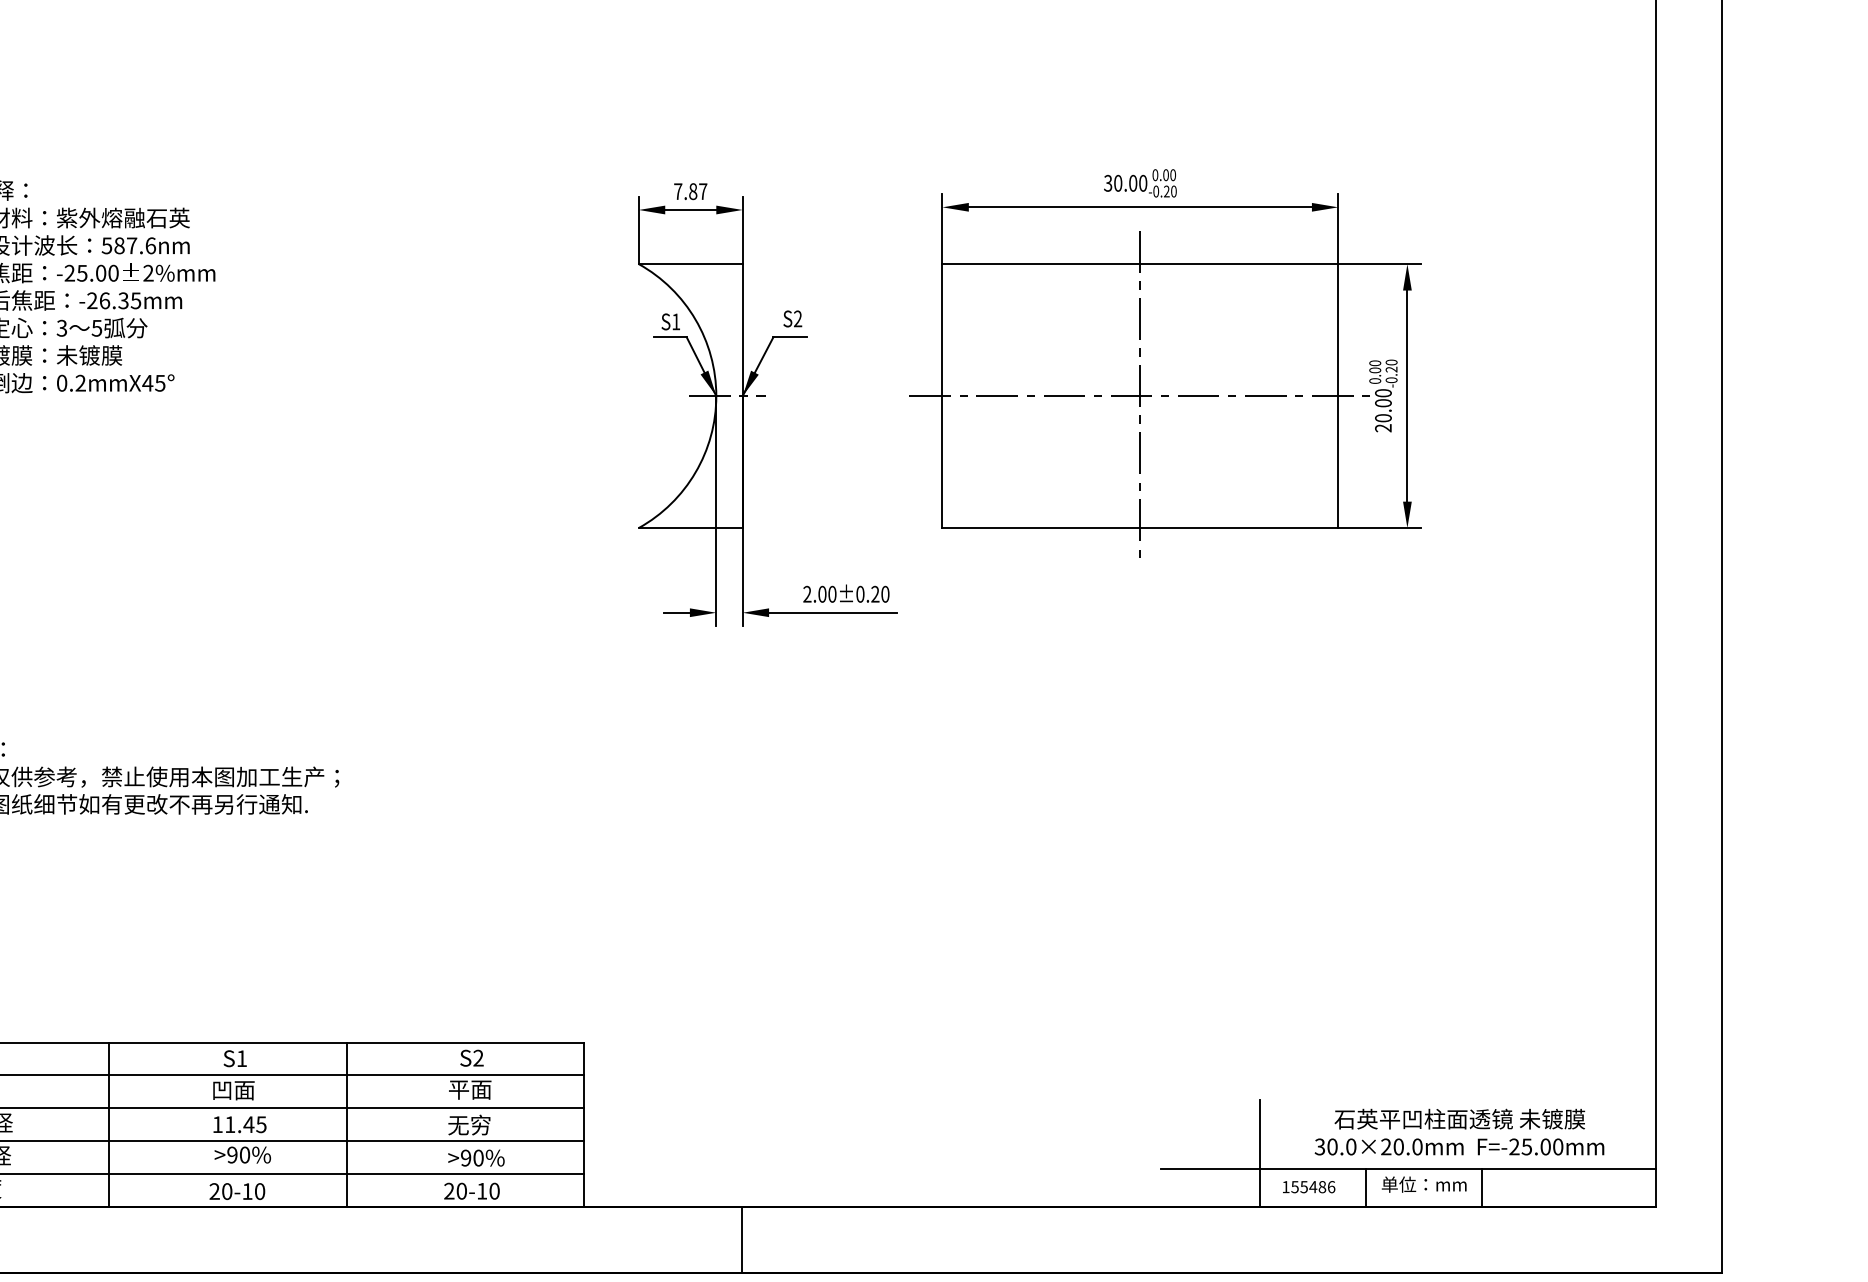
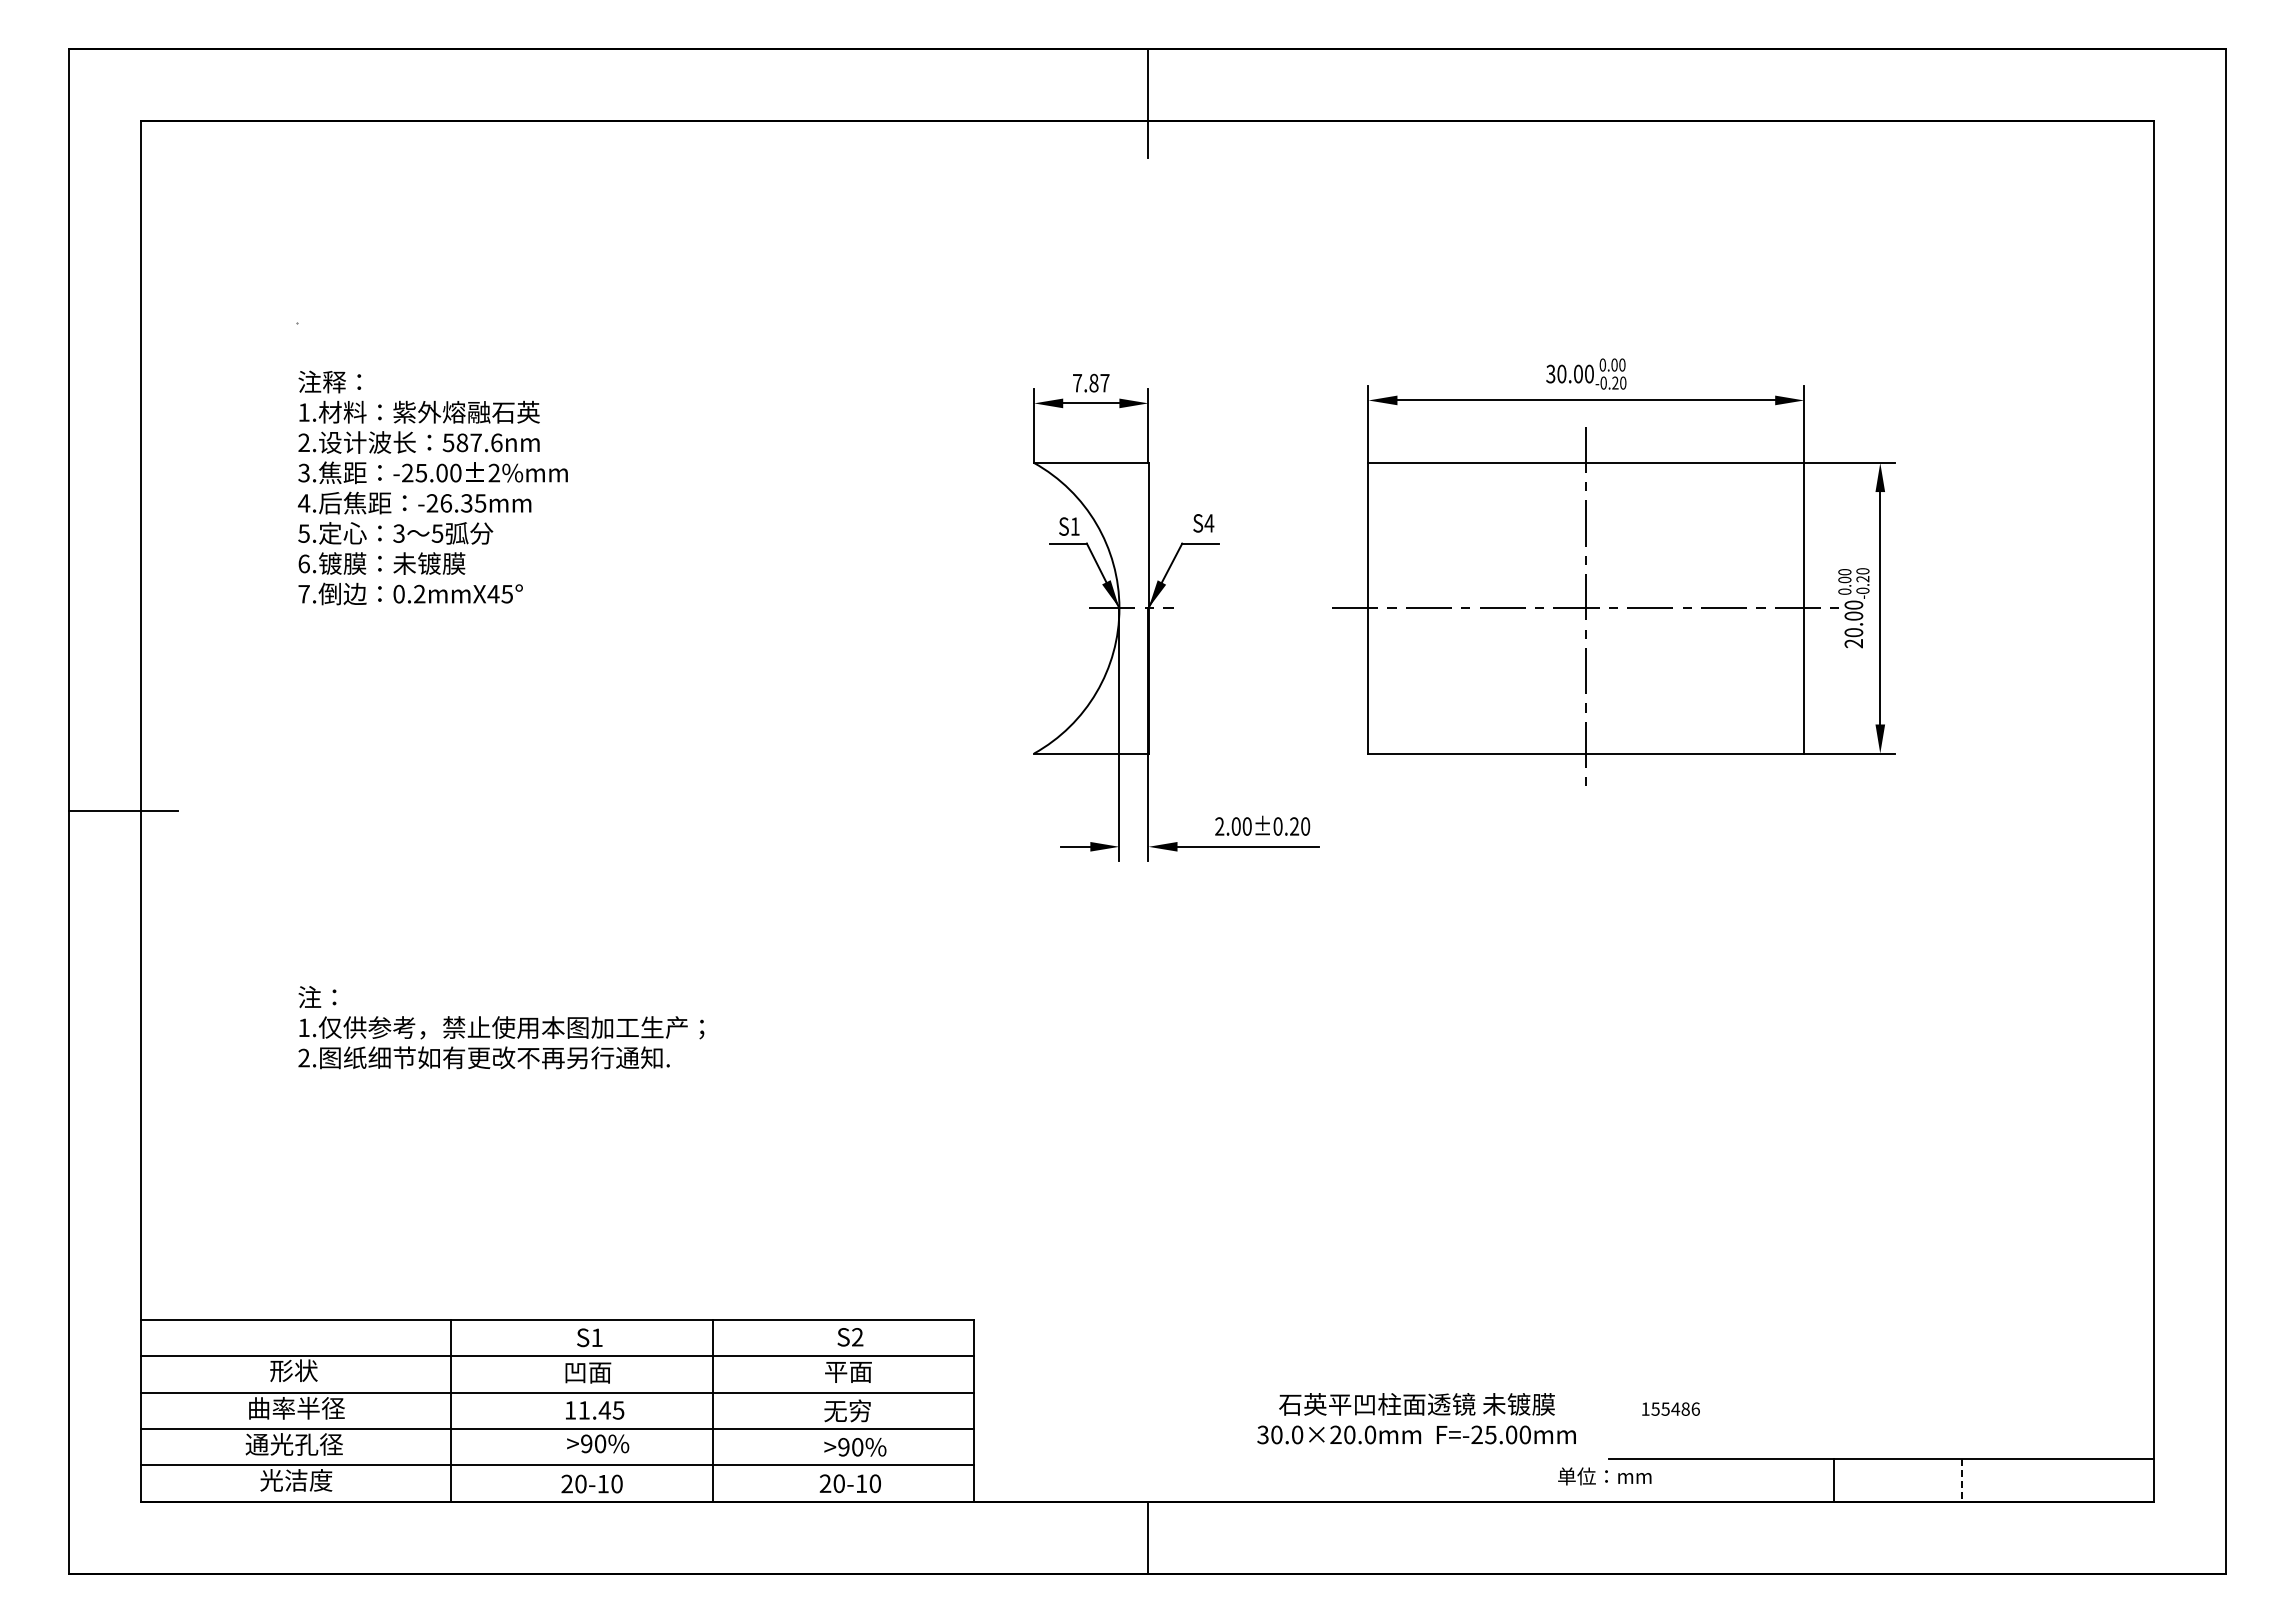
text: (798, 319) -> (1209, 523), S2 -> S4
text: (1459, 1132) -> (1416, 1418), moved
line: (1260, 1152) -> (1718, 1441), removed
text: (1423, 1184) -> (1604, 1476), moved
text: (1308, 1186) -> (1670, 1408), moved
line: (1482, 1188) -> (1962, 1480), solid -> dashed

